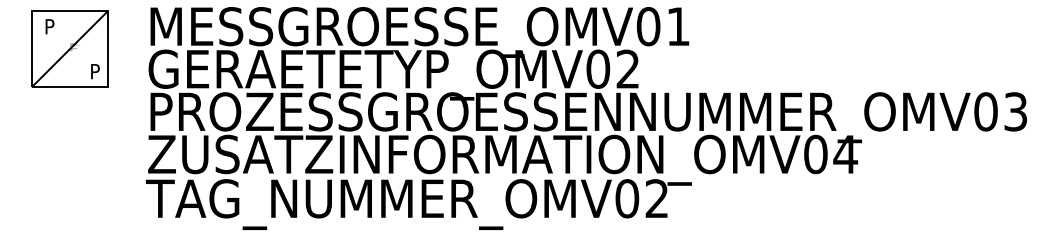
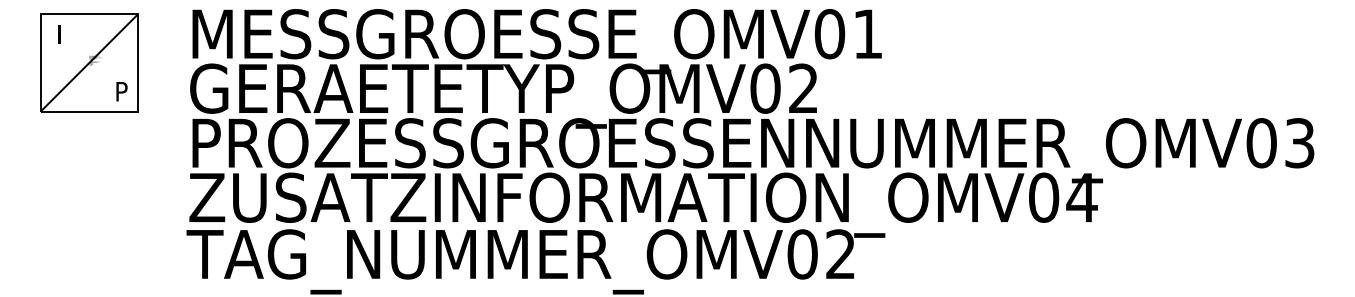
text: (49, 26) -> (63, 33), P -> I

